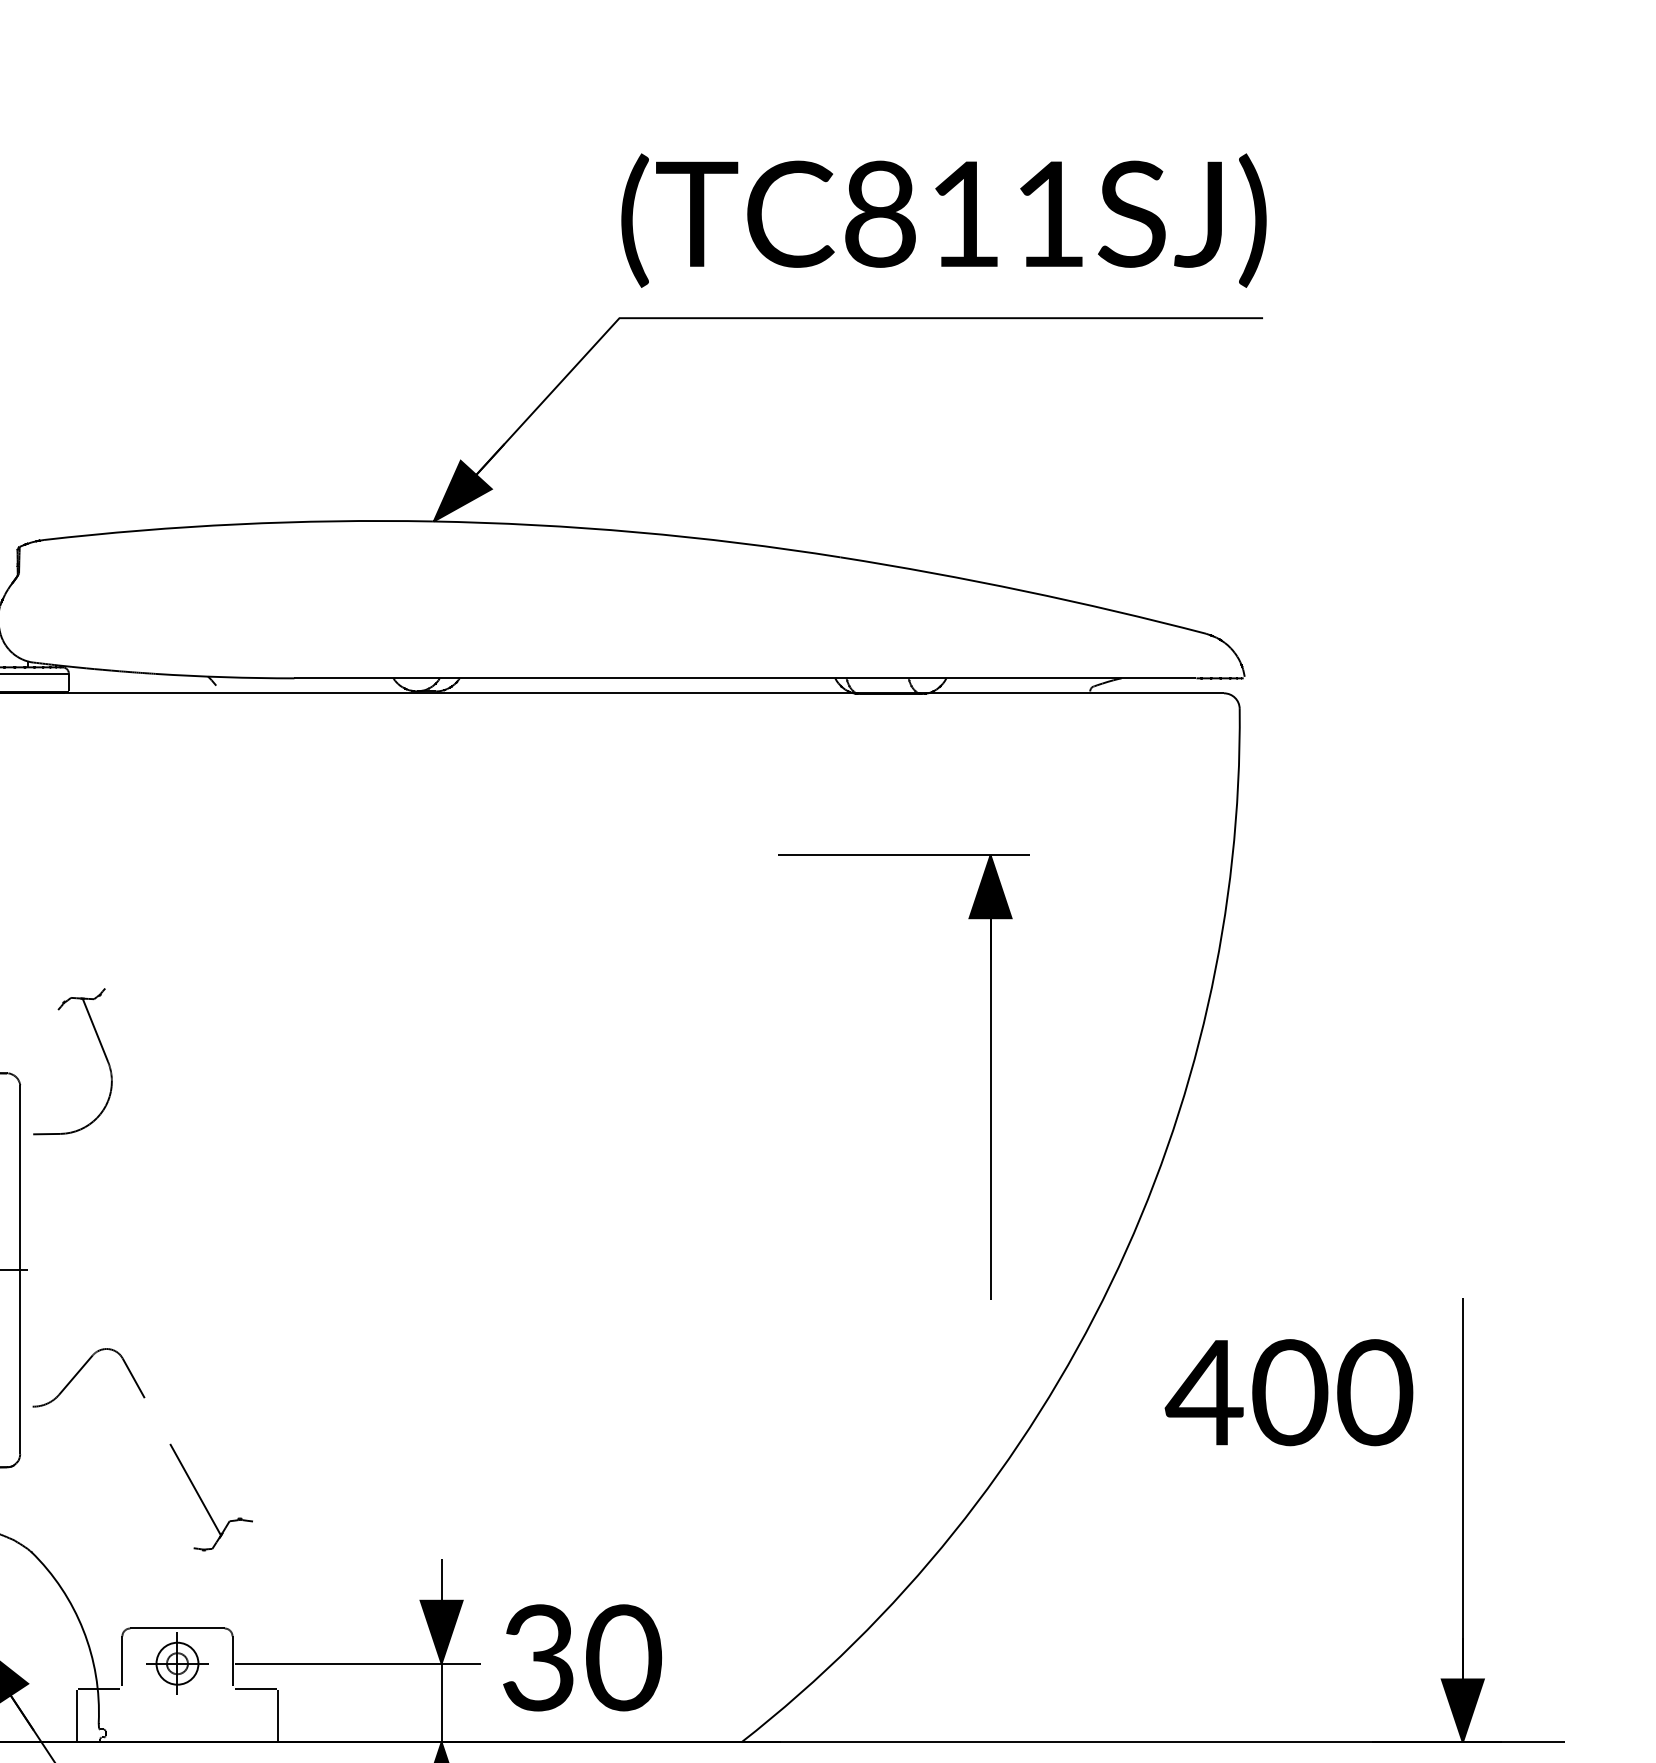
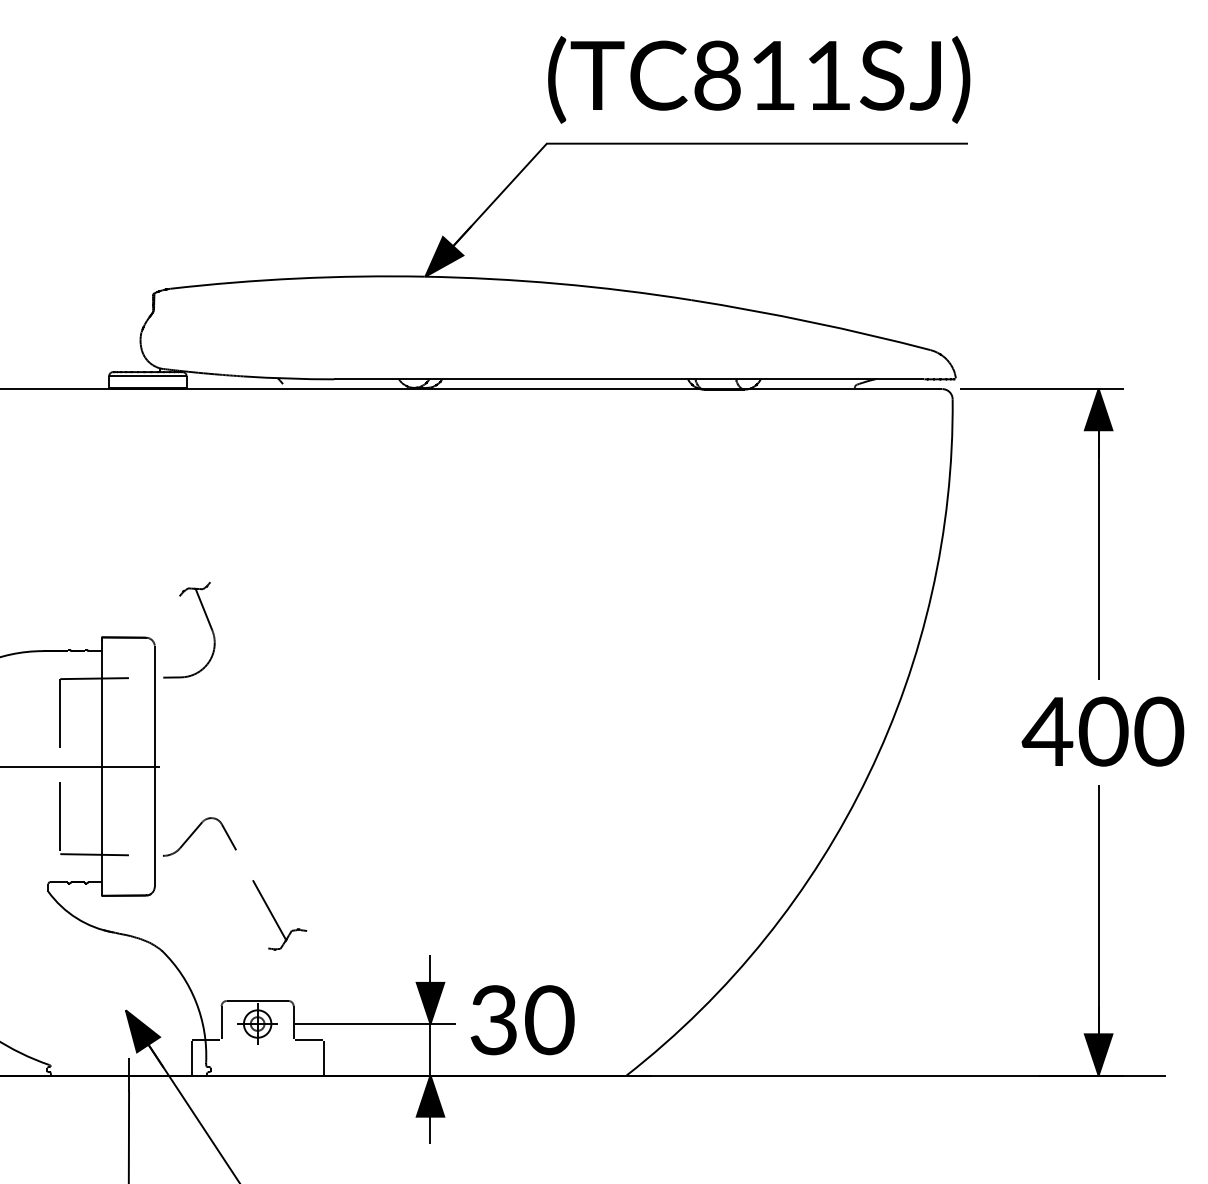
part: (990, 1076) -> (1098, 533), moved
text: (1288, 1392) -> (1102, 731), moved

